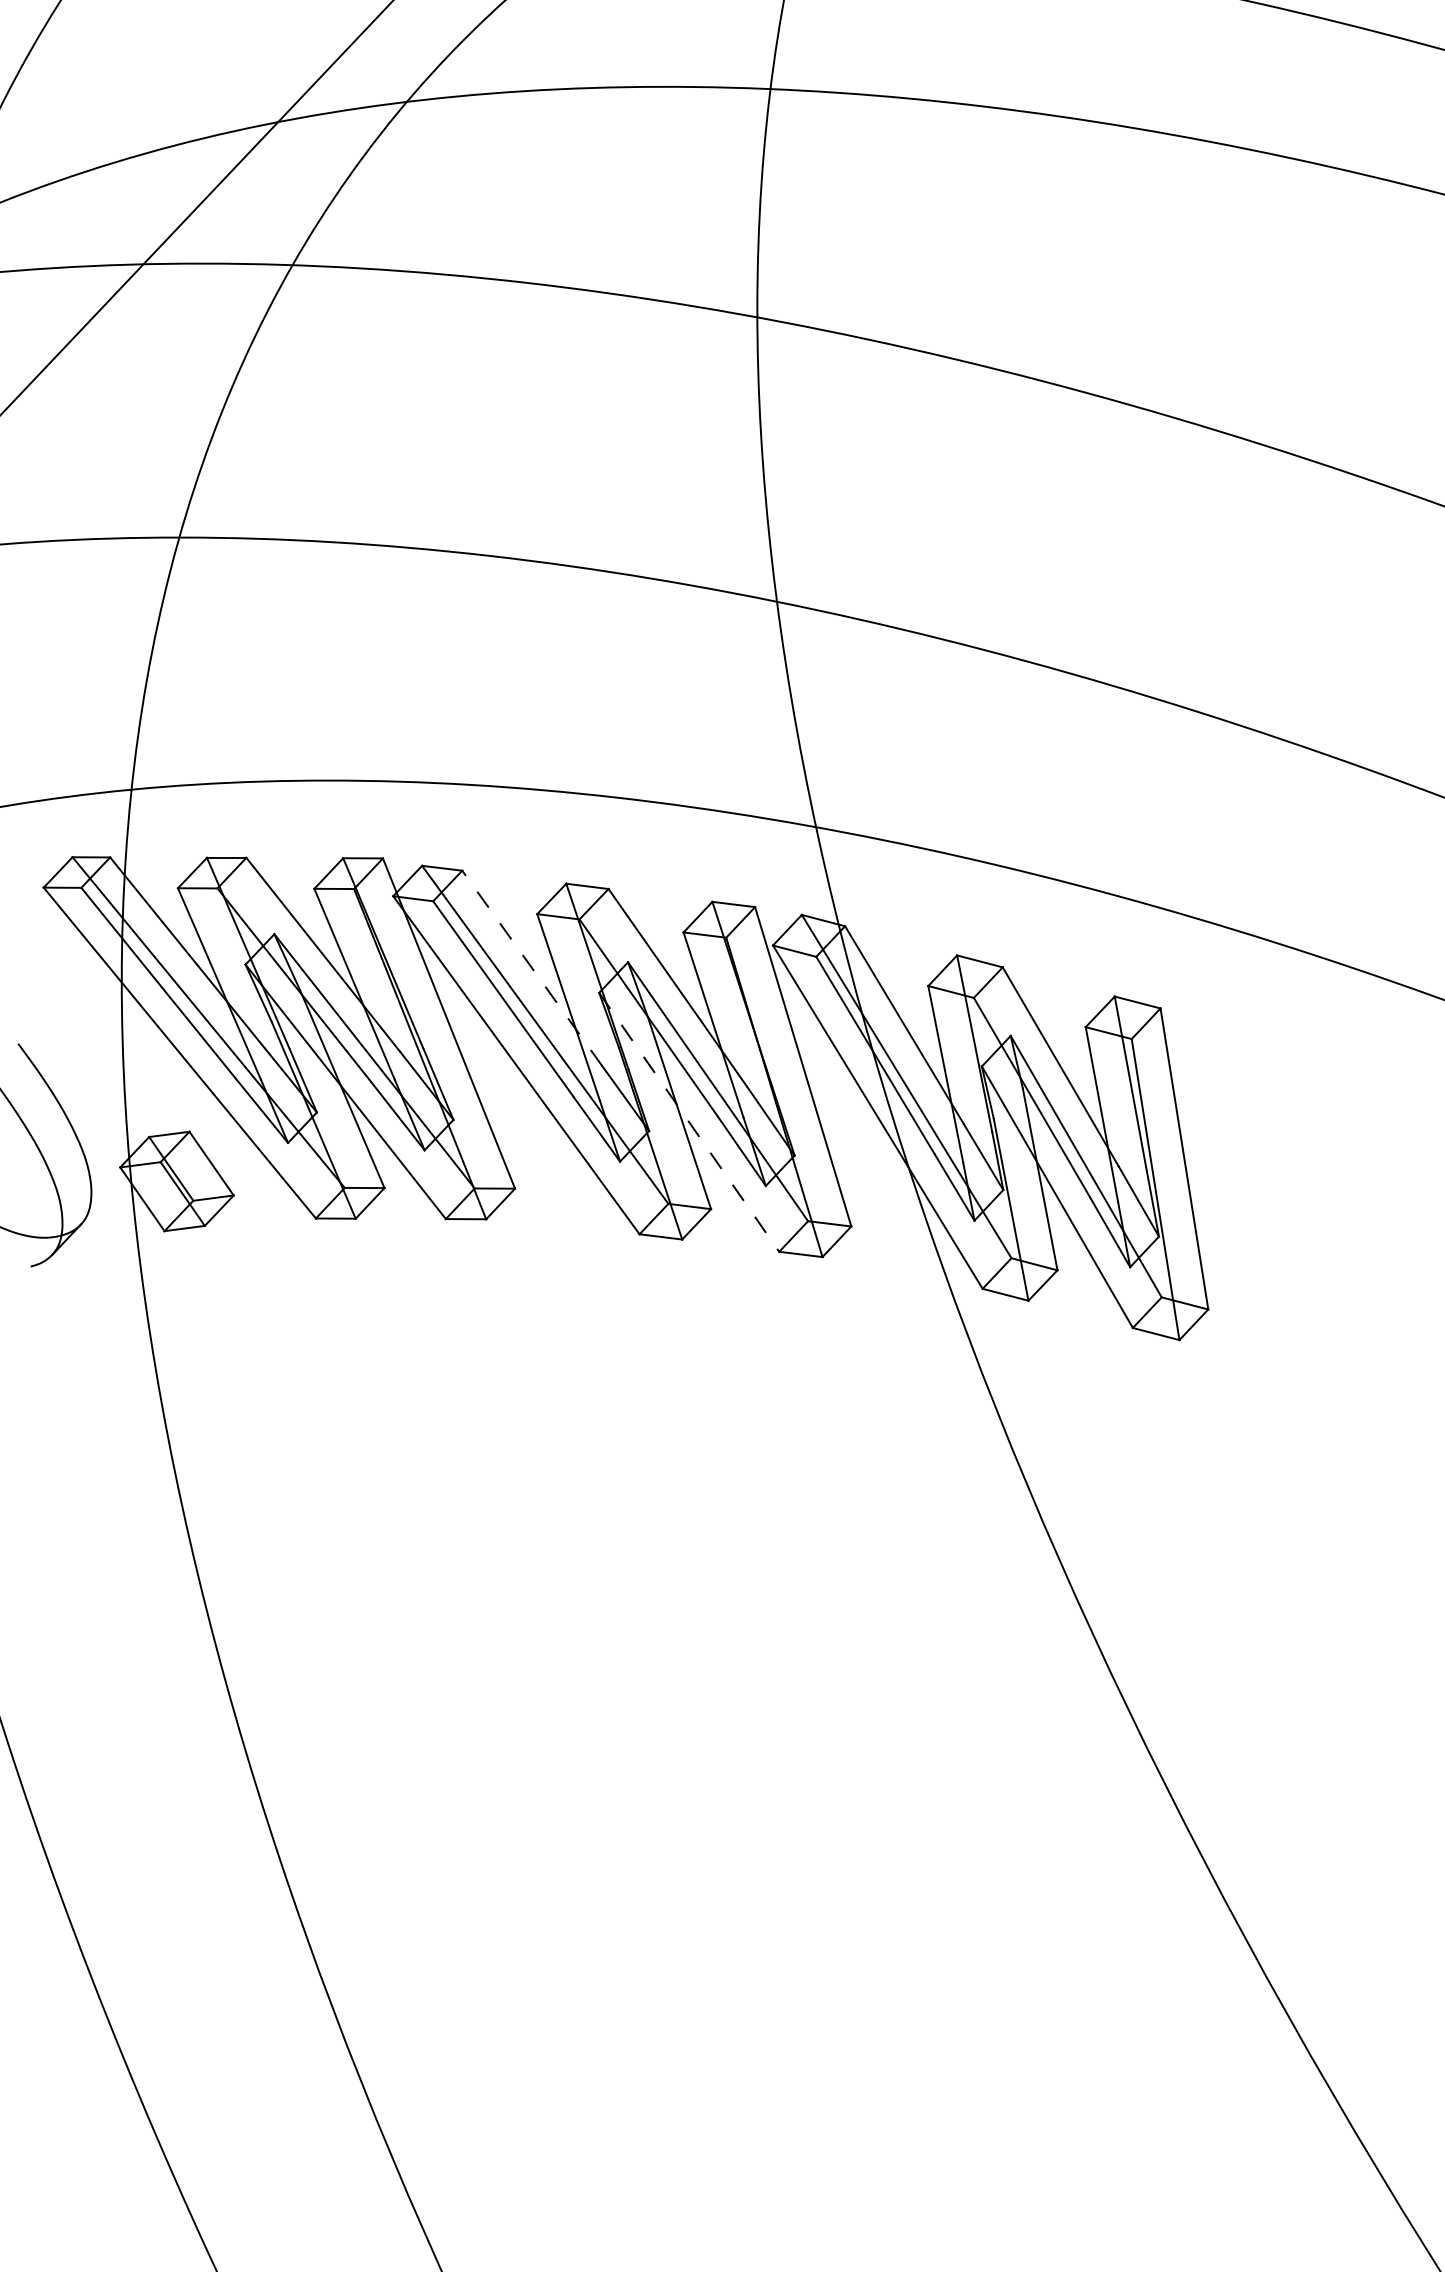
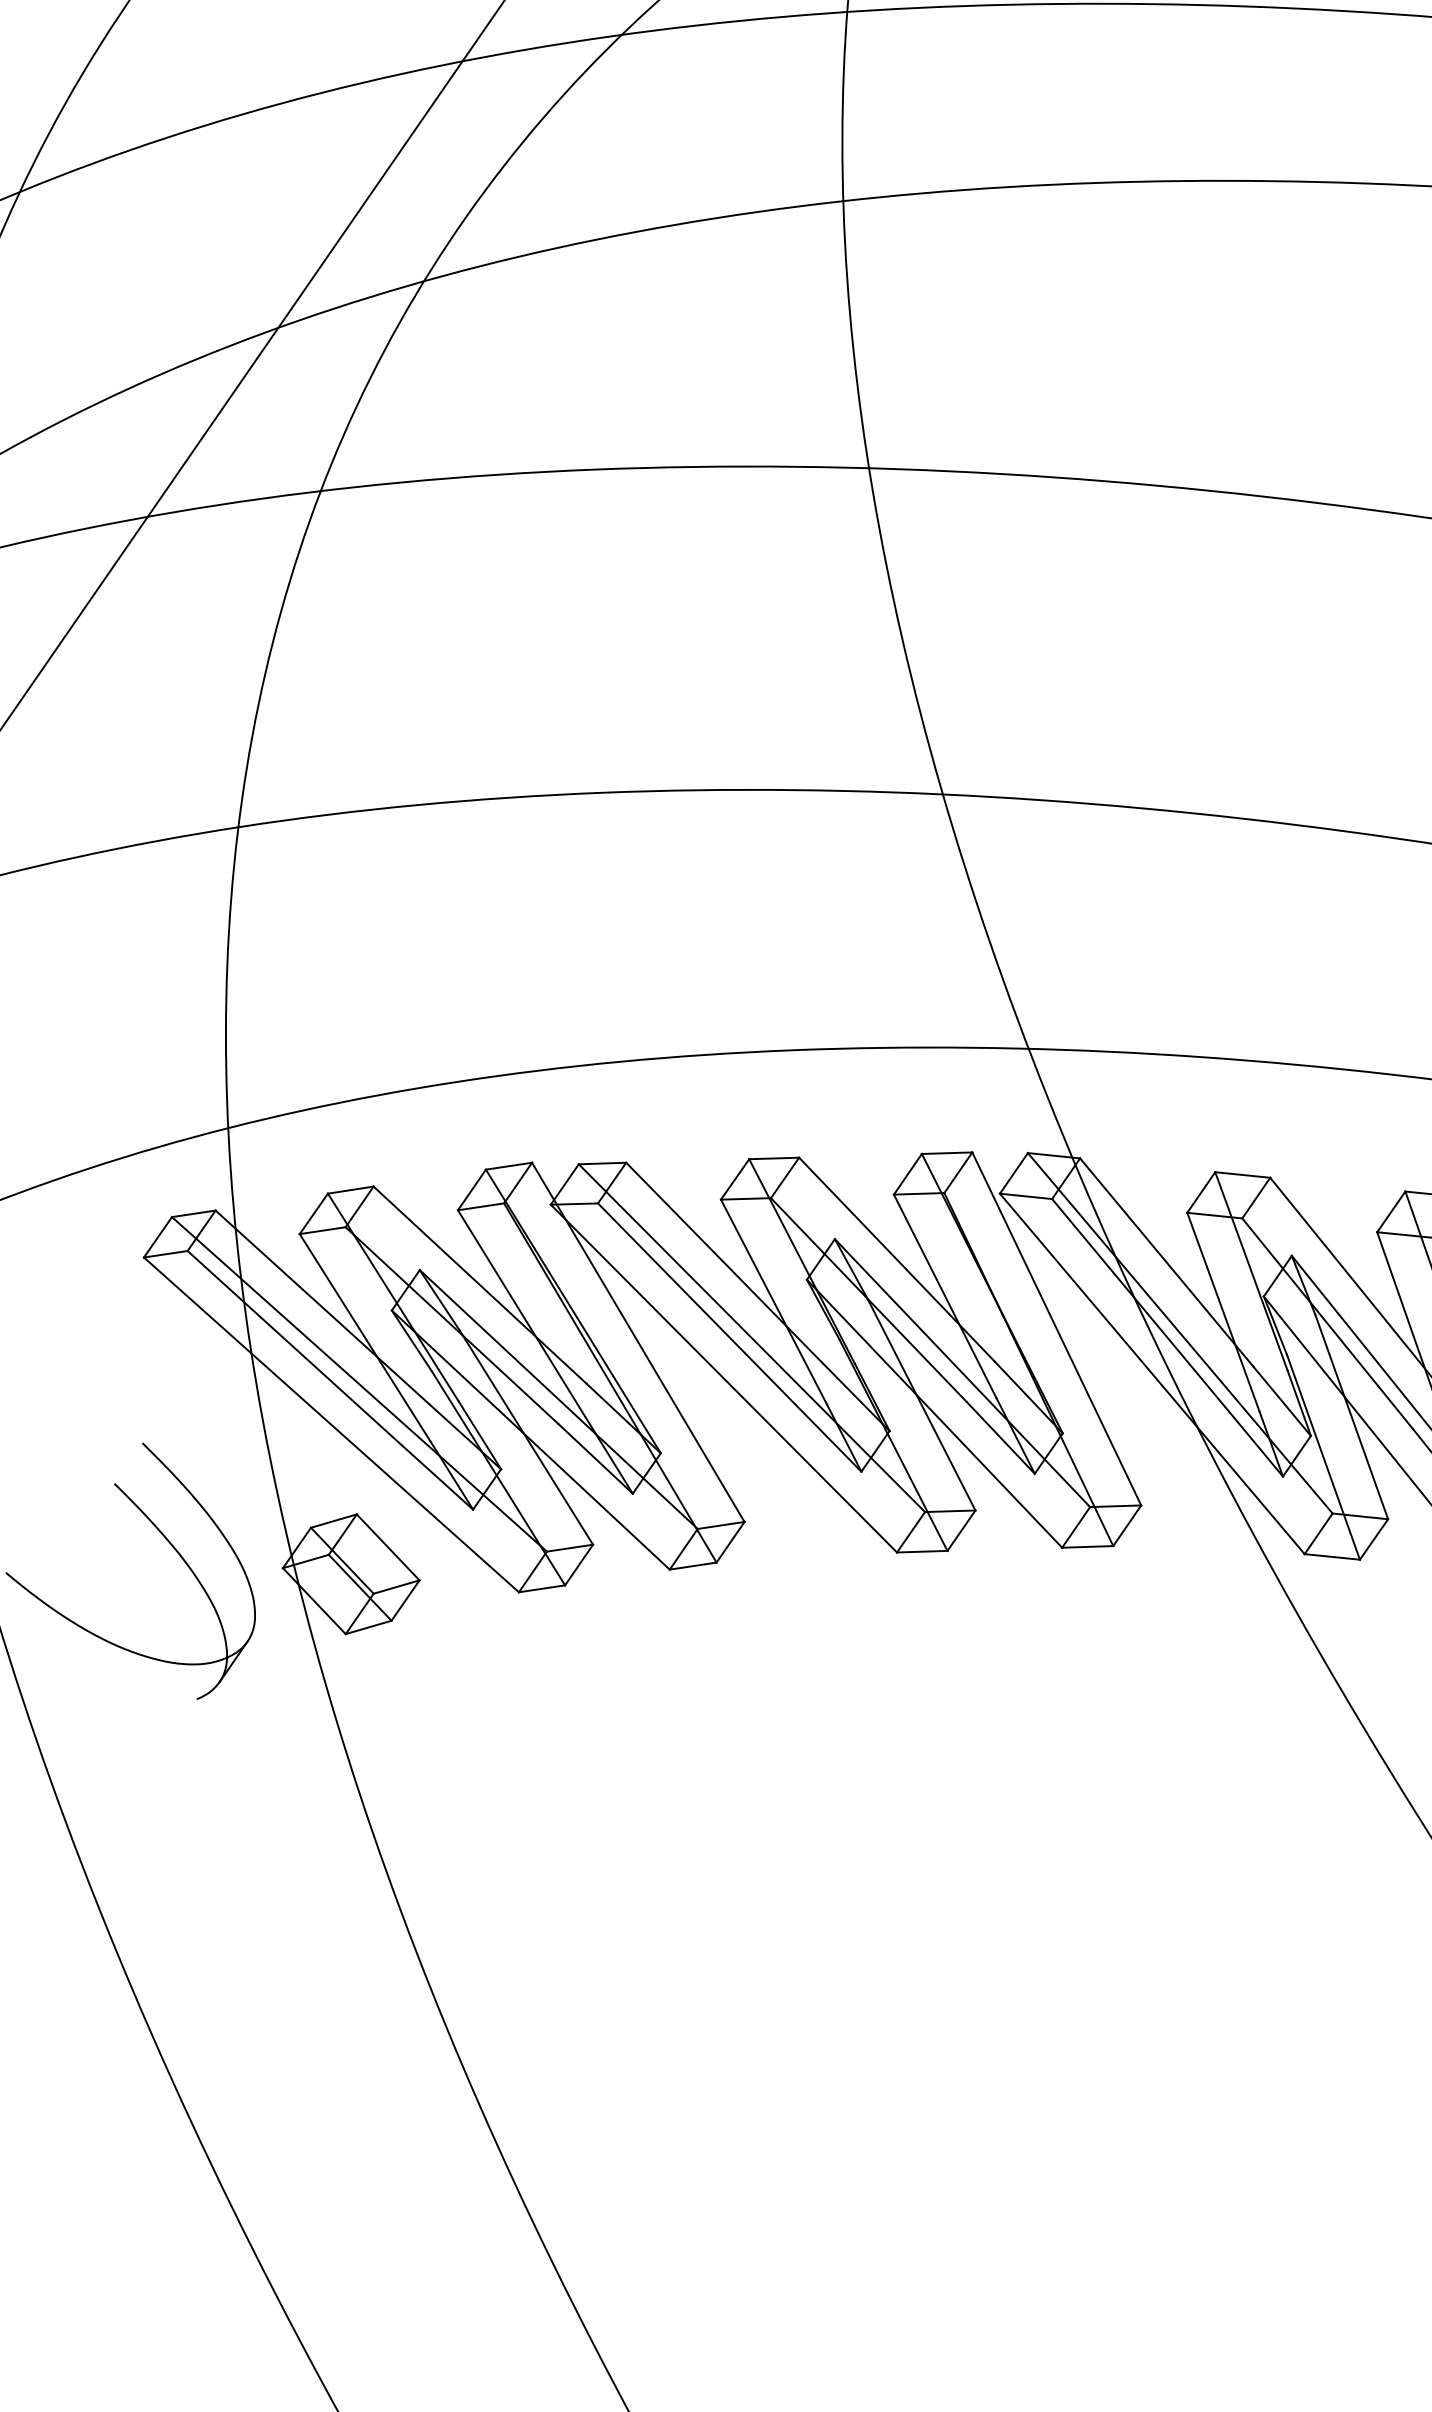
line: (531, 967) -> (723, 1262), dashed -> solid
line: (689, 1122) -> (934, 1413), dashed -> solid

